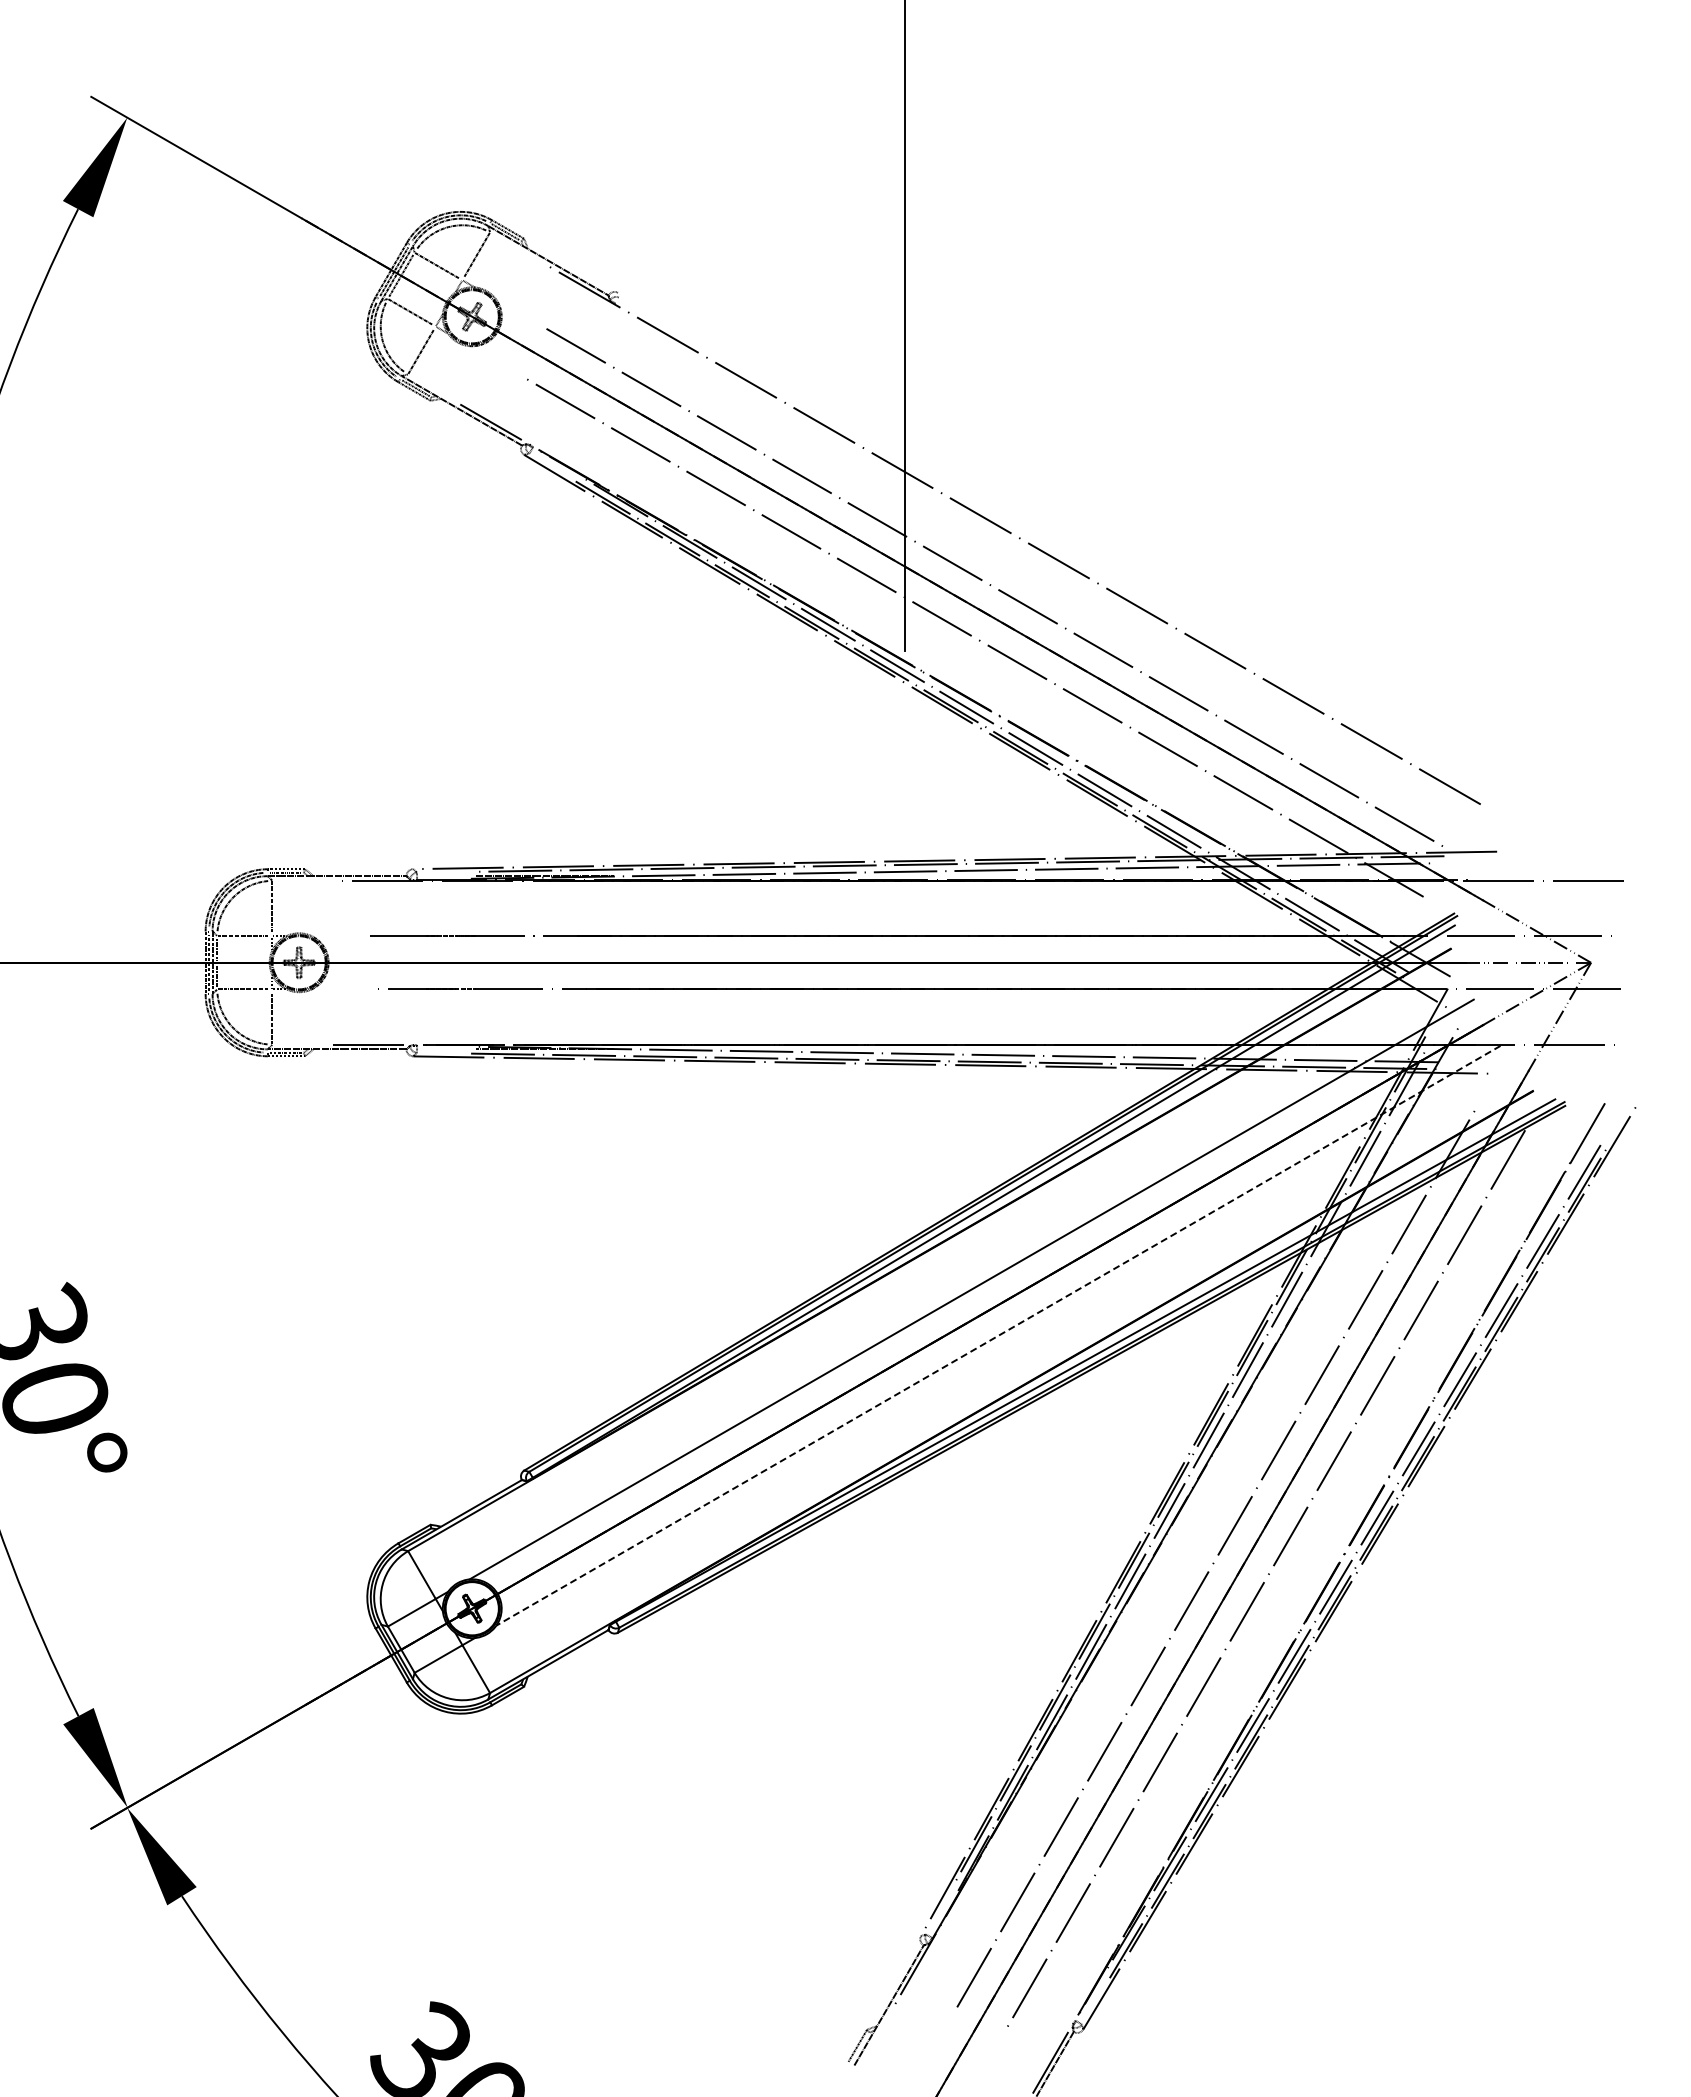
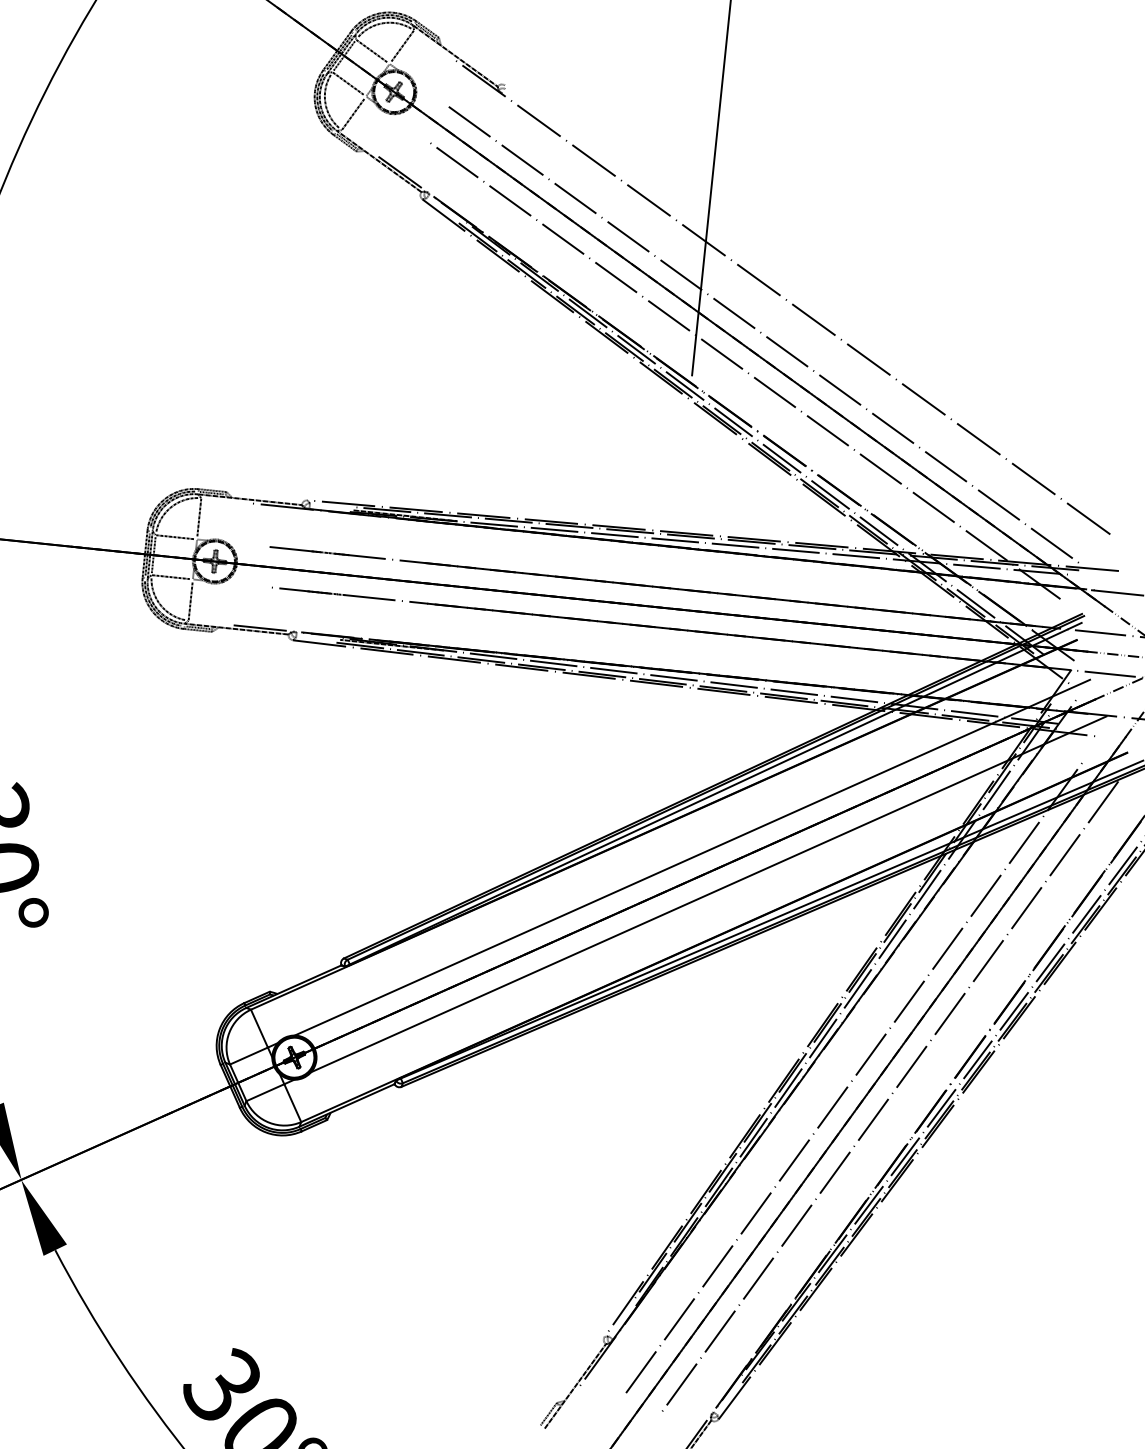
line: (998, 1335) -> (708, 894), dashed -> solid

